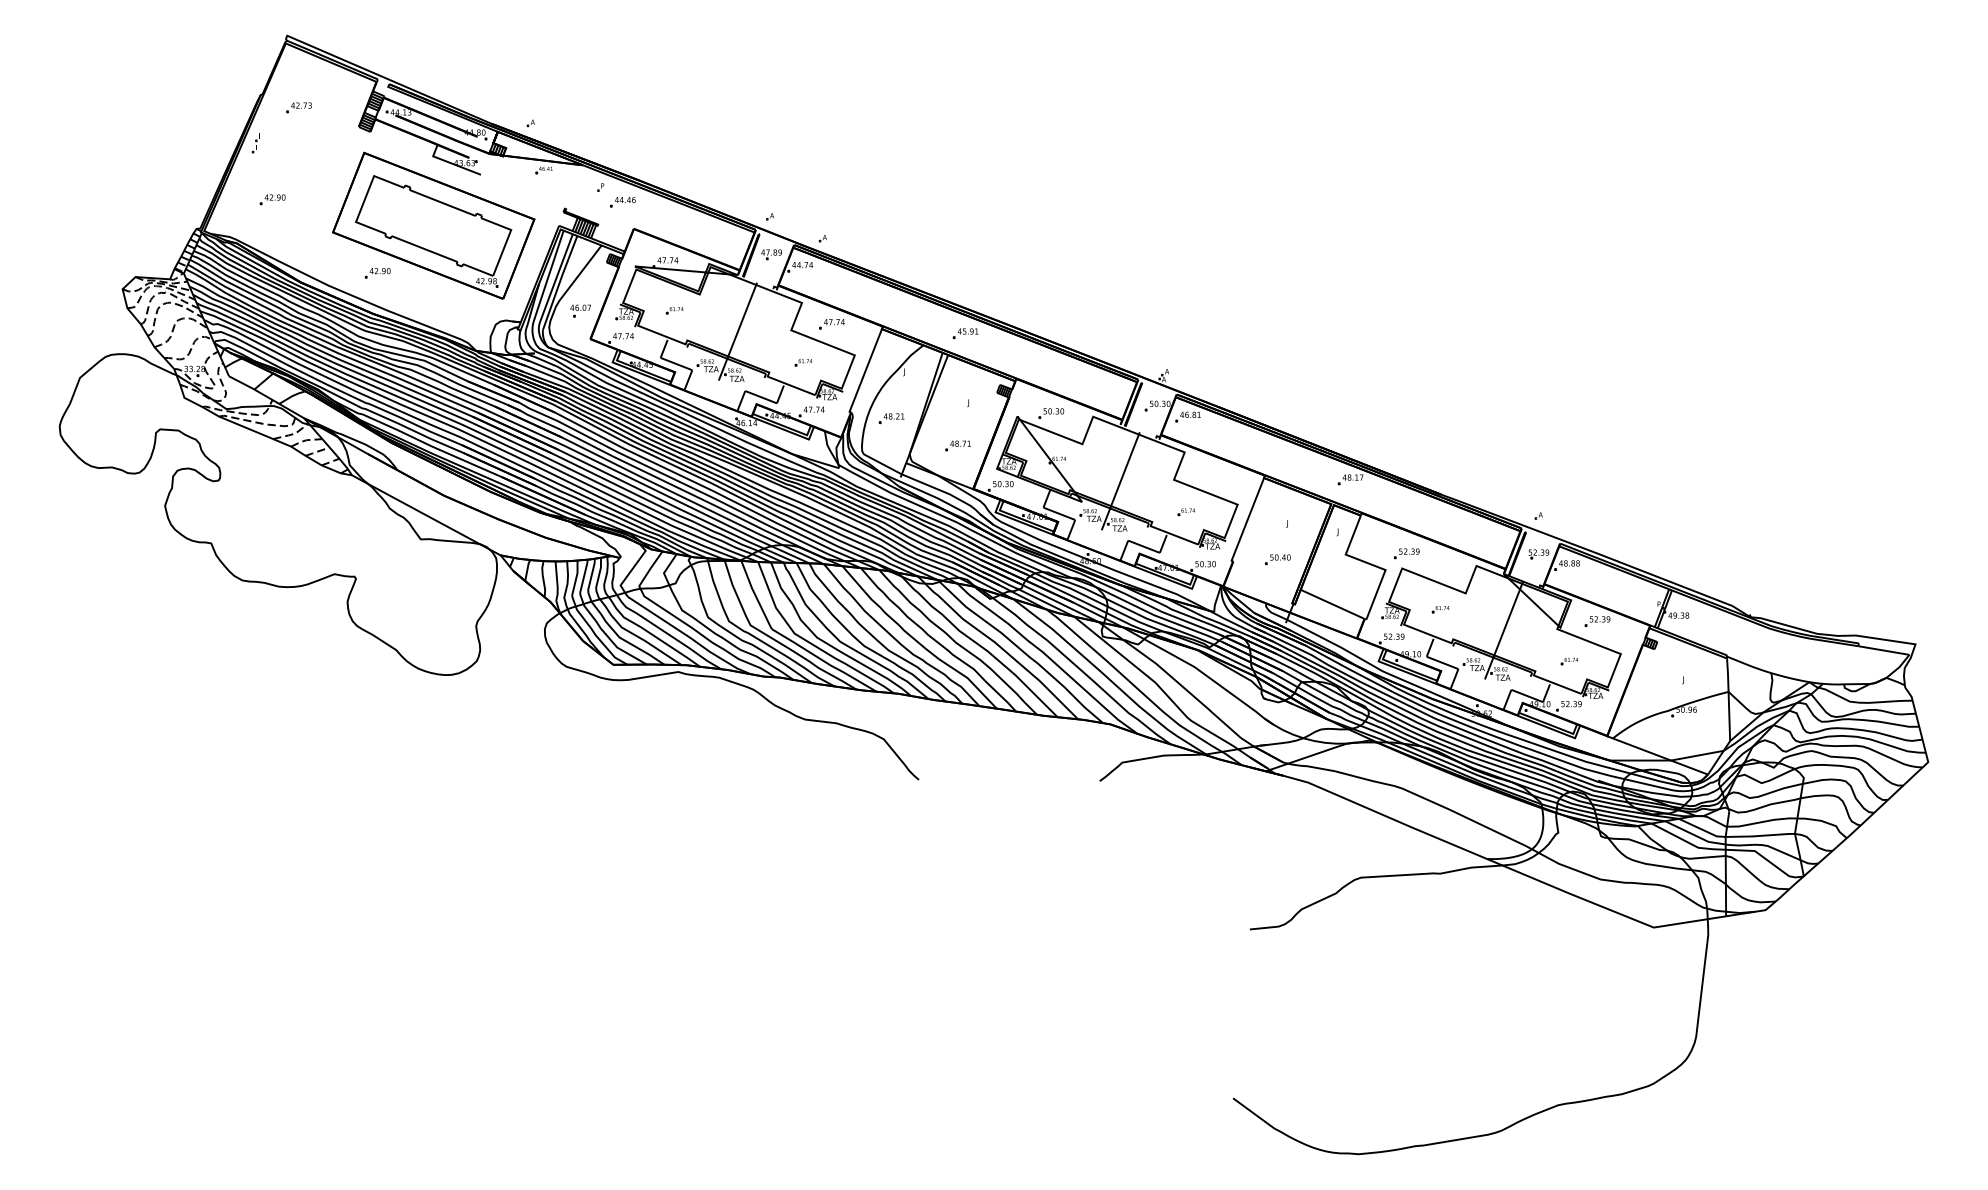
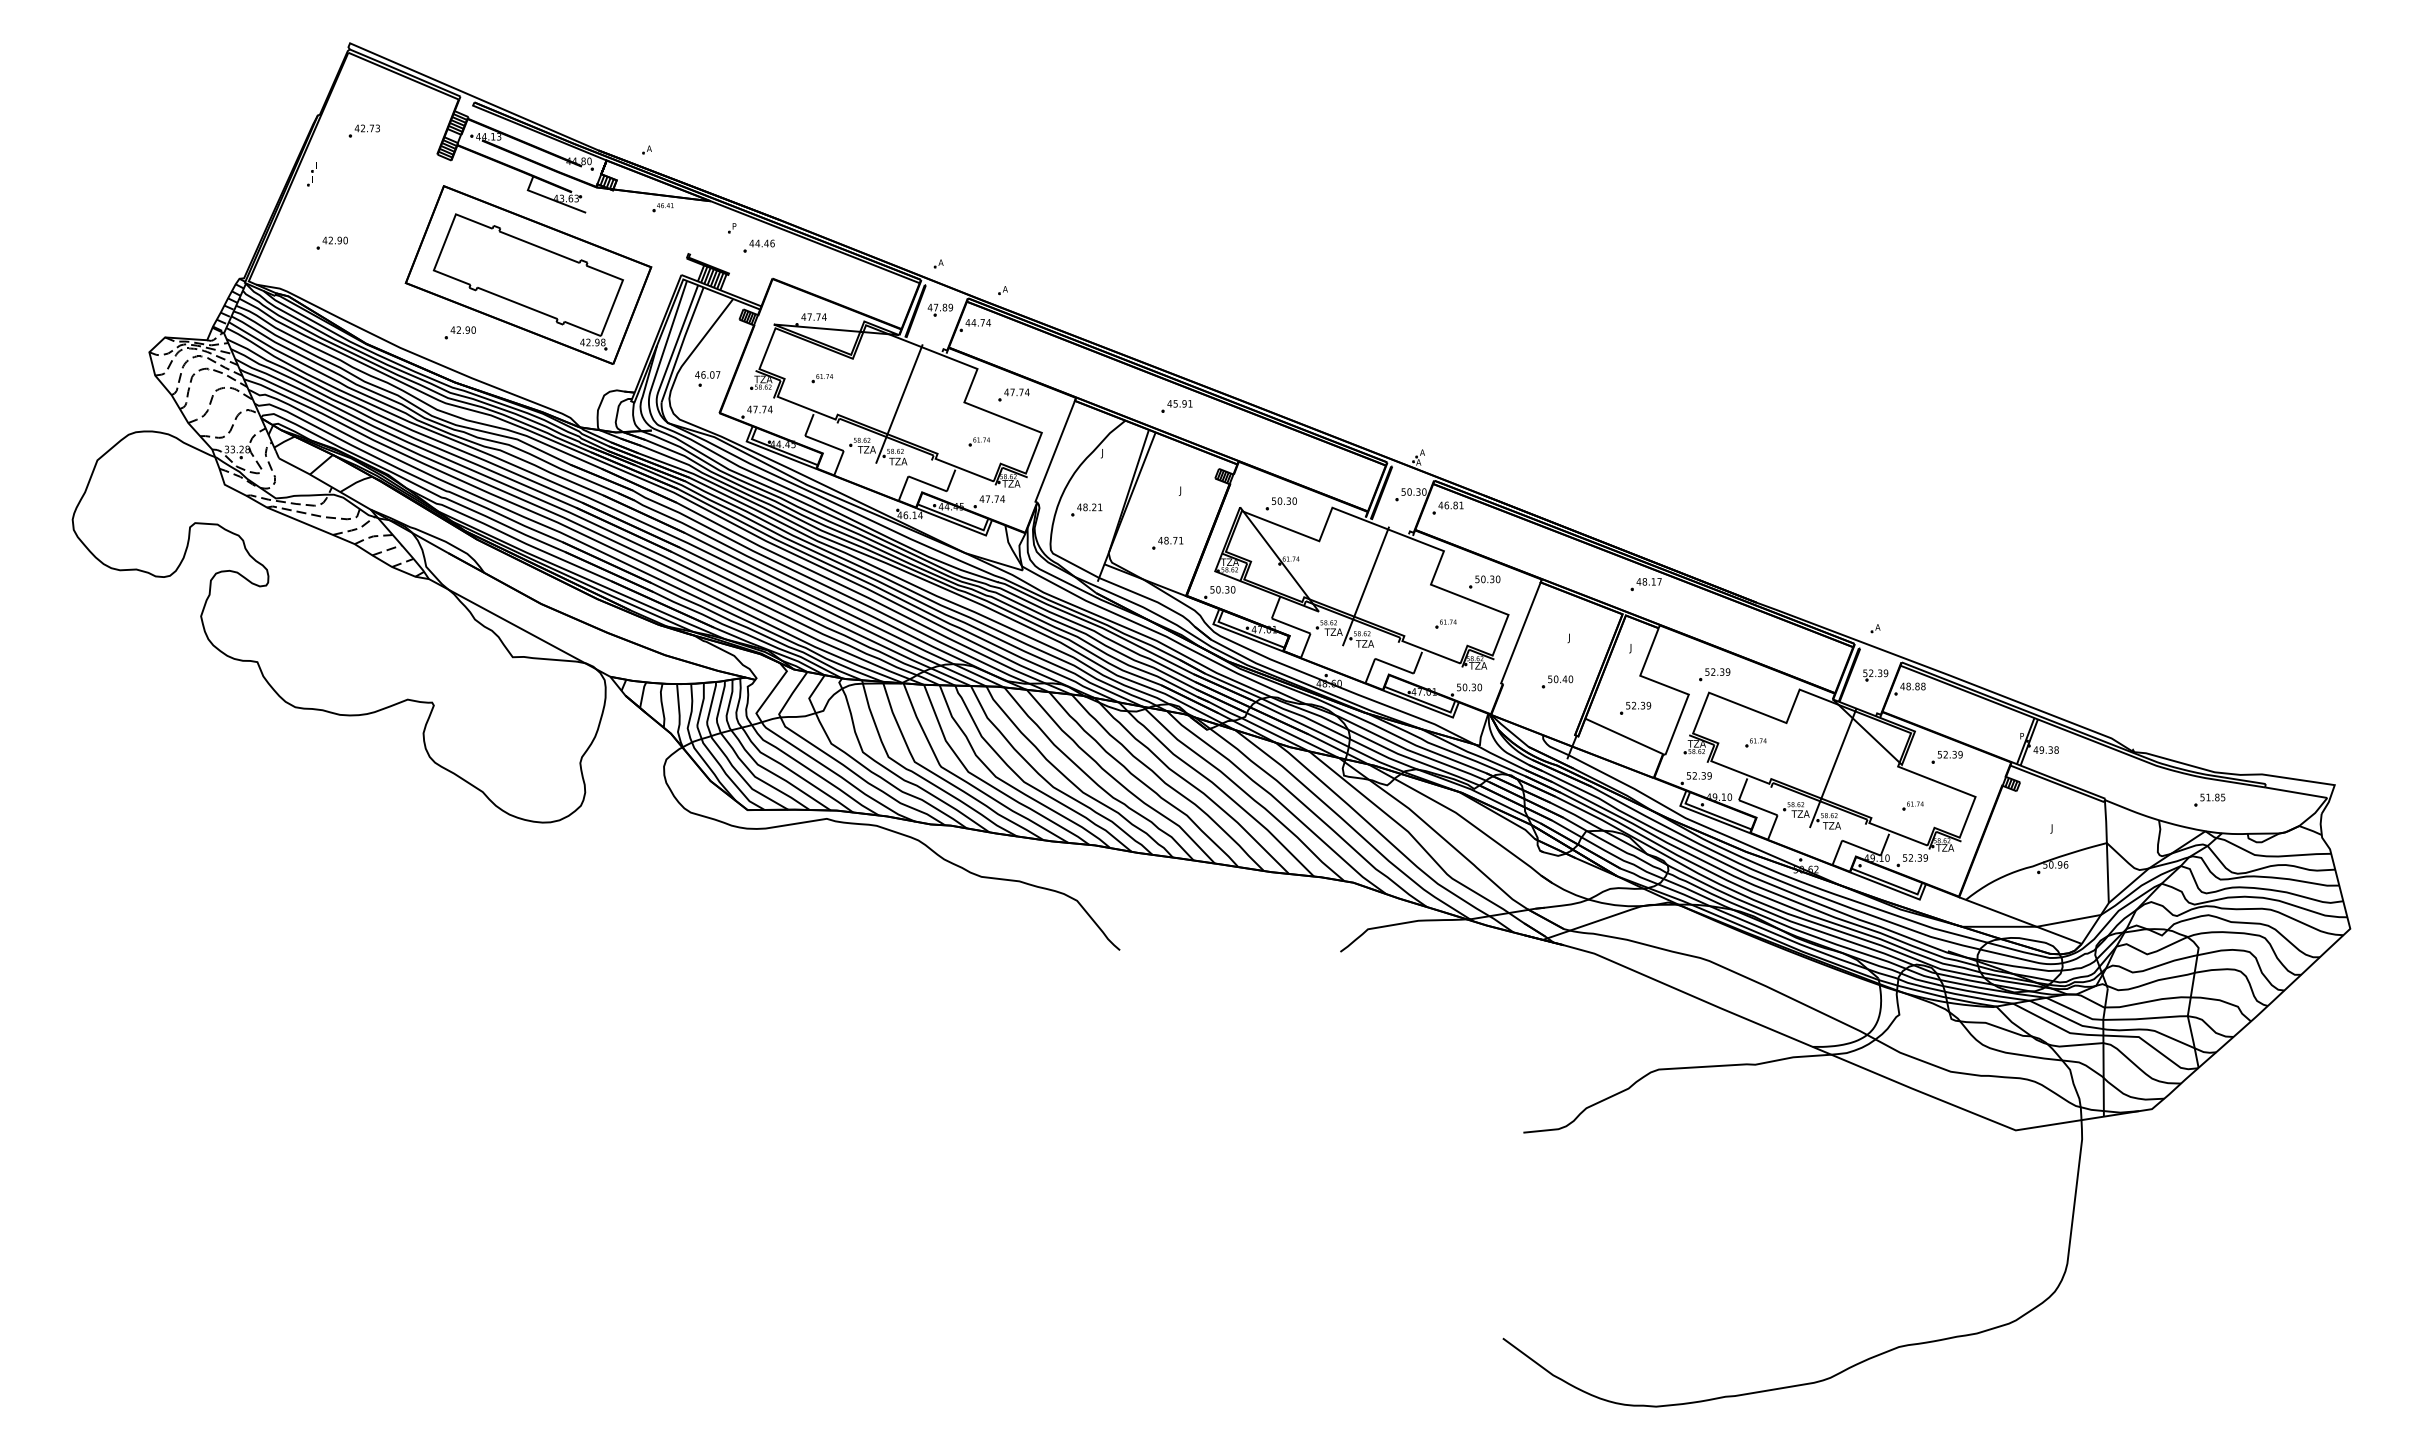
part: (1217, 477) -> (1484, 581), added
part: (1341, 580) -> (1635, 707), added
part: (1812, 656) -> (2209, 799), added

